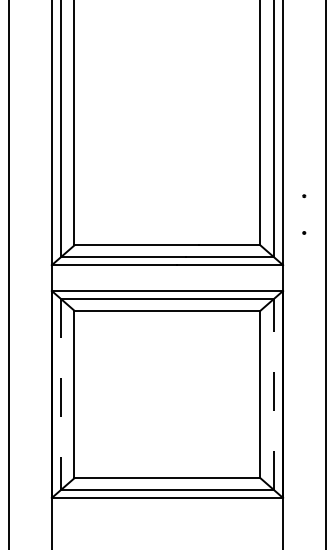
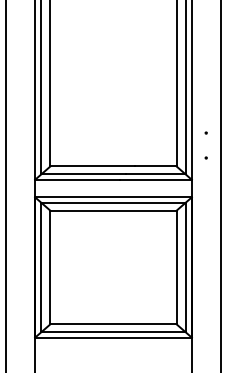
line: (61, 394) -> (41, 267), dashed -> solid
line: (273, 394) -> (185, 267), dashed -> solid

